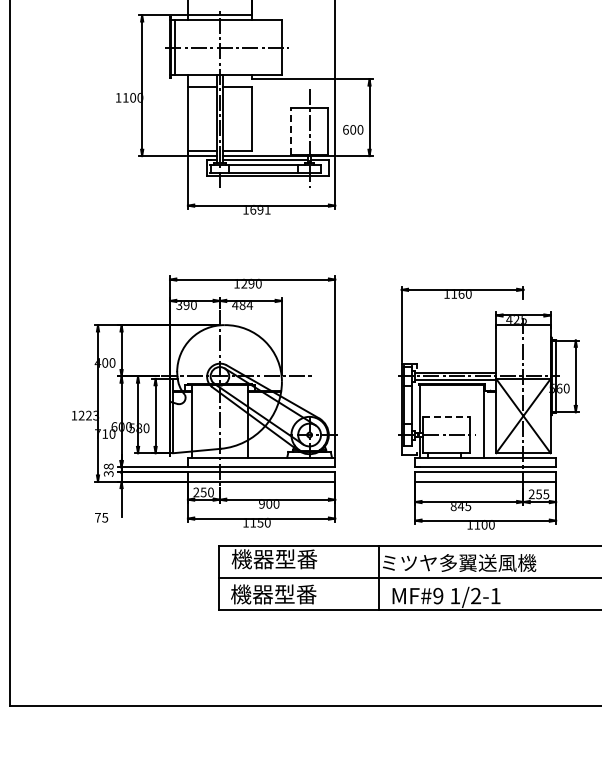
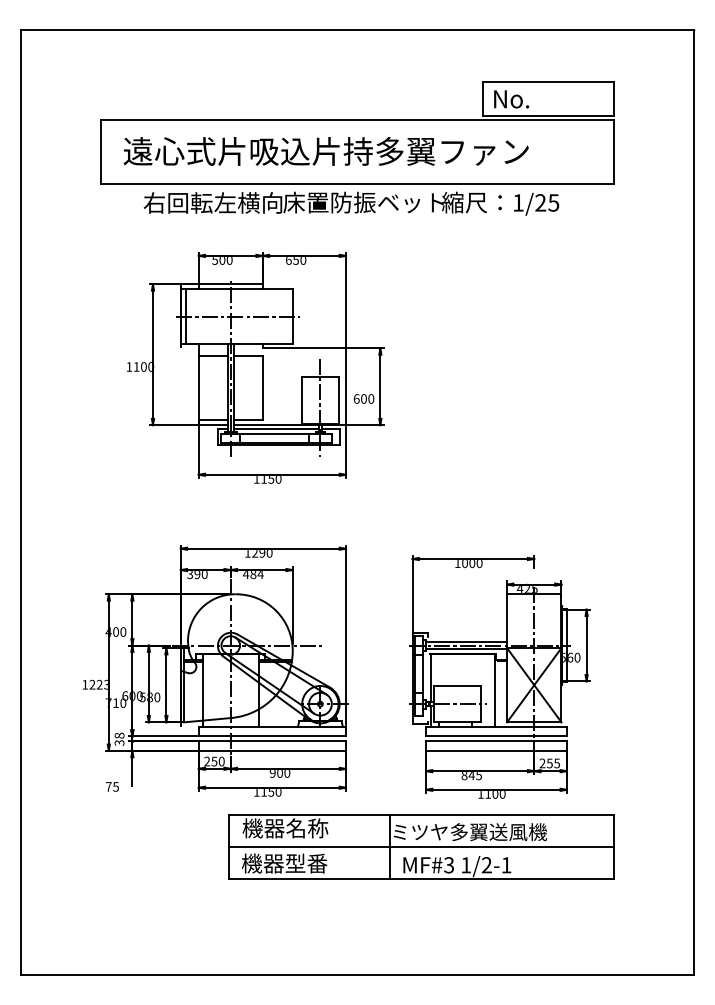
line: (291, 131) -> (302, 400), dashed -> solid
text: (260, 210) -> (271, 479), 1691 -> 1150
text: (457, 295) -> (468, 564), 1160 -> 1000
line: (446, 416) -> (457, 685), dashed -> solid
text: (296, 559) -> (307, 828), 機器型番 -> 機器名称
text: (438, 596) -> (449, 865), MF#9 -> MF#3

